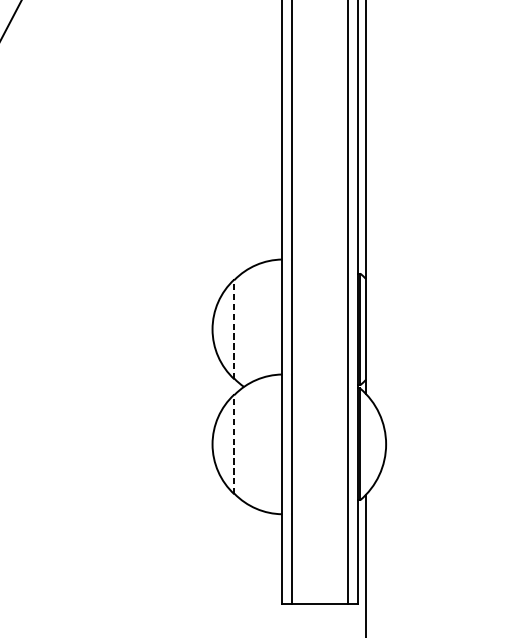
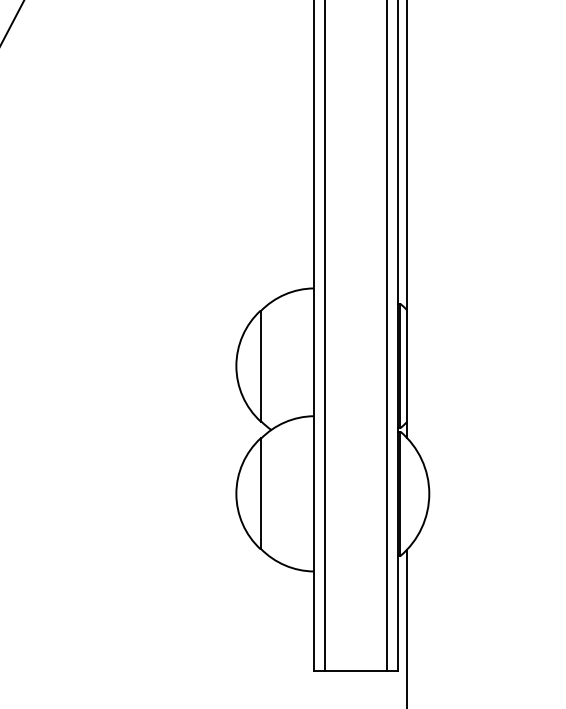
line: (234, 328) -> (260, 365), dashed -> solid
line: (234, 444) -> (260, 493), dashed -> solid

